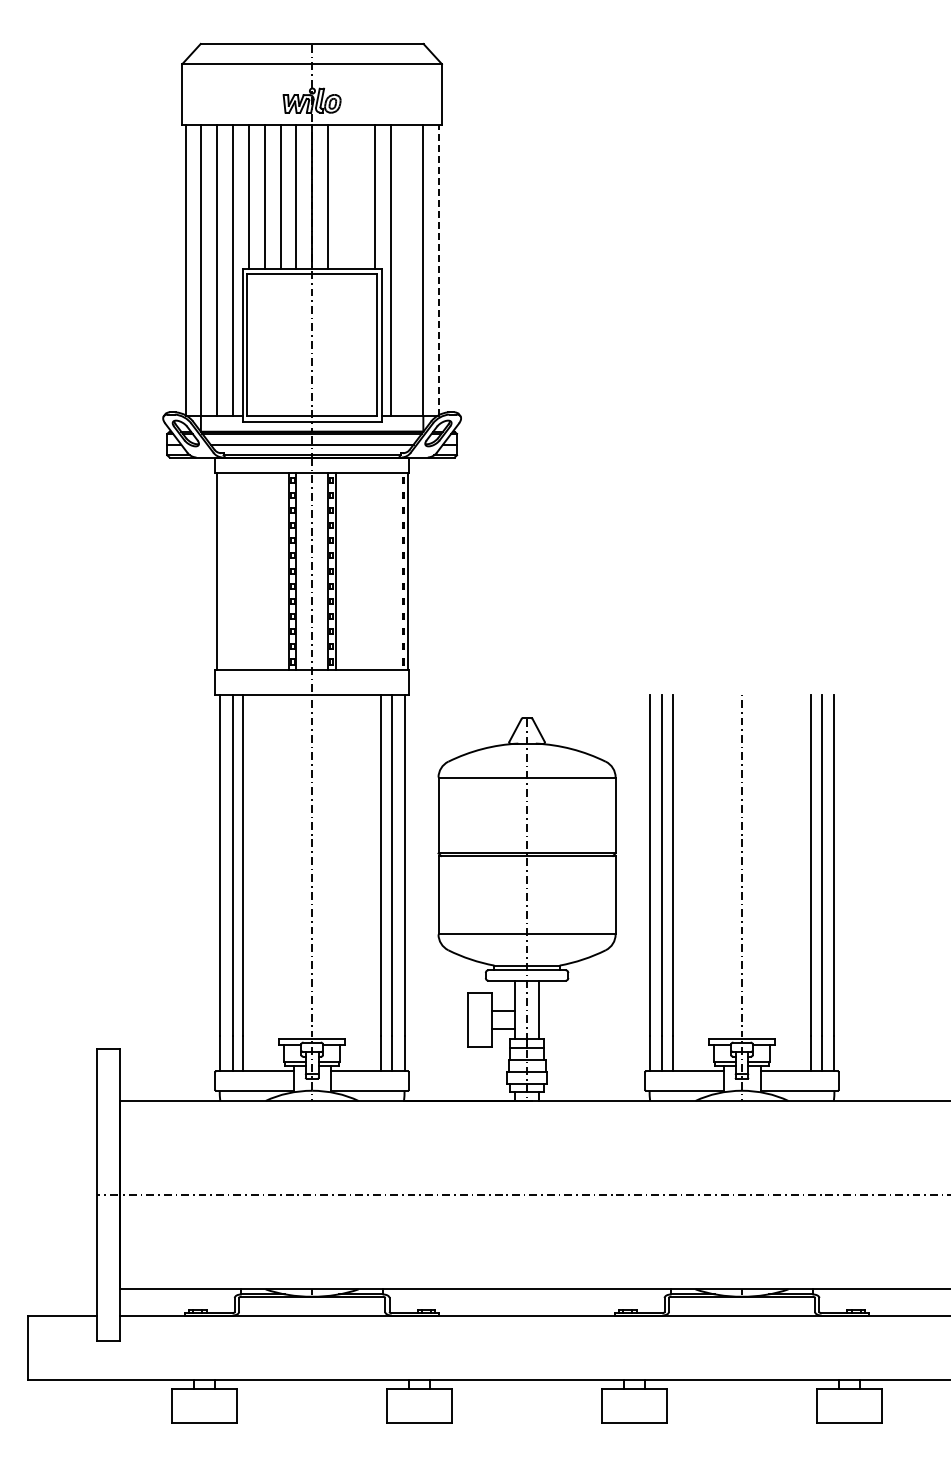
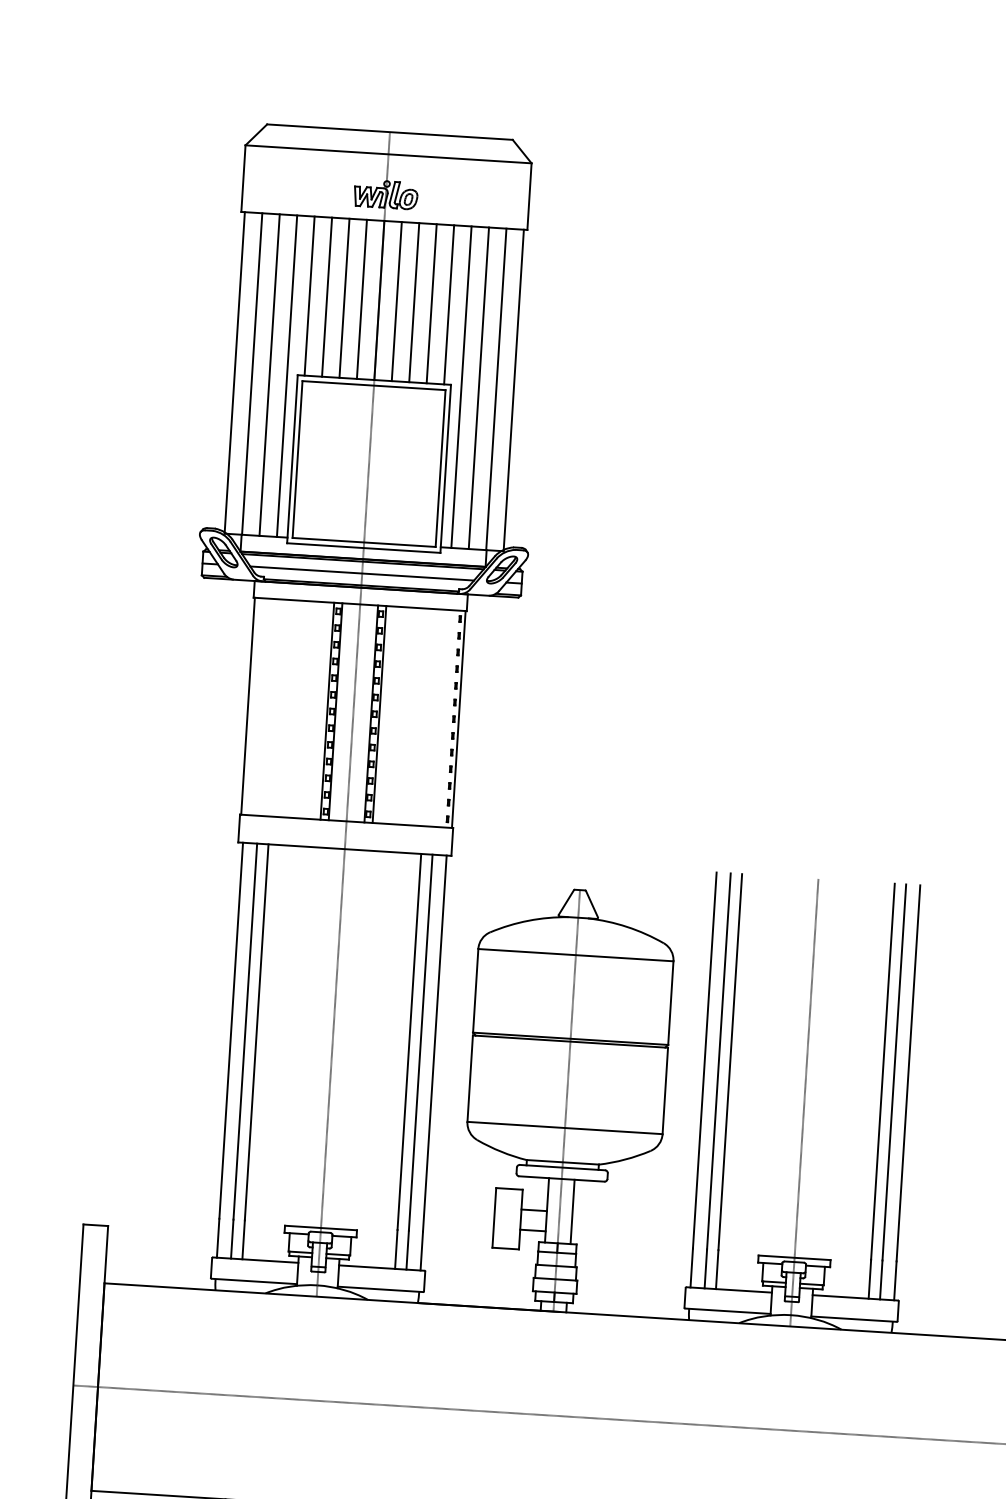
line: (343, 196) -> (413, 302), added
line: (359, 196) -> (431, 303), added
line: (407, 270) -> (479, 388), added
line: (438, 270) -> (513, 390), dashed -> solid

